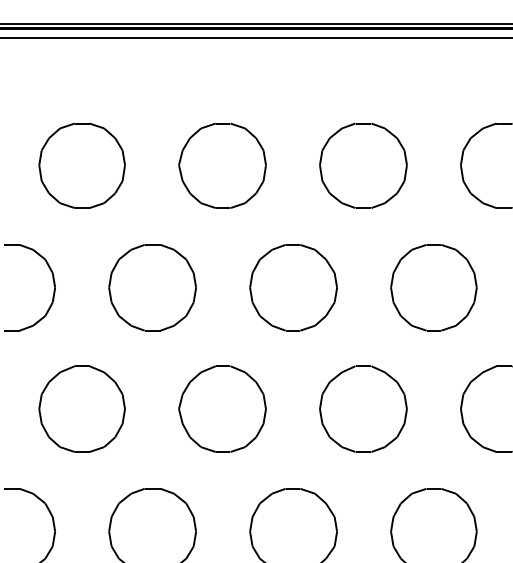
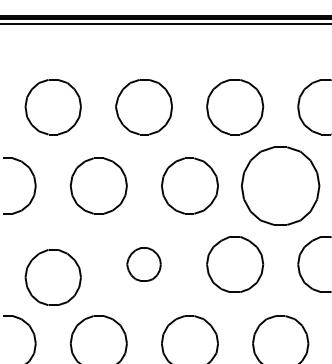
part: (433, 286) -> (280, 185), size x1.4
part: (80, 409) -> (52, 277), moved
part: (221, 409) -> (143, 264), size x0.6

